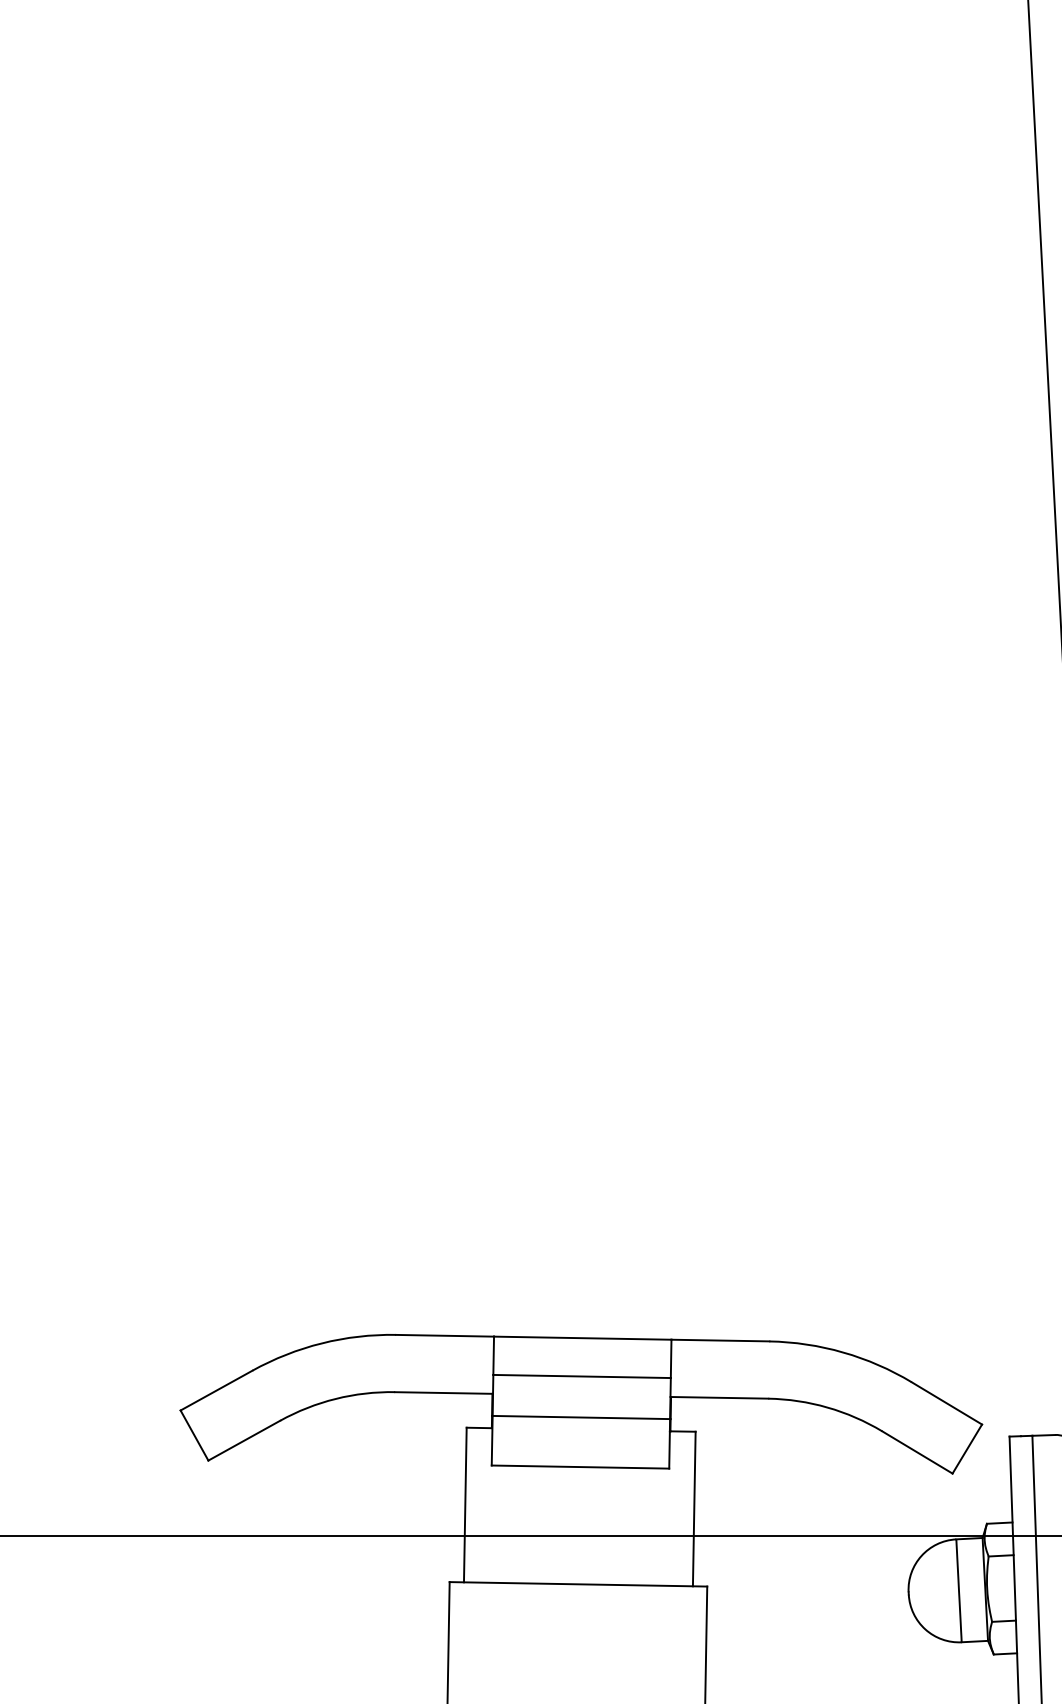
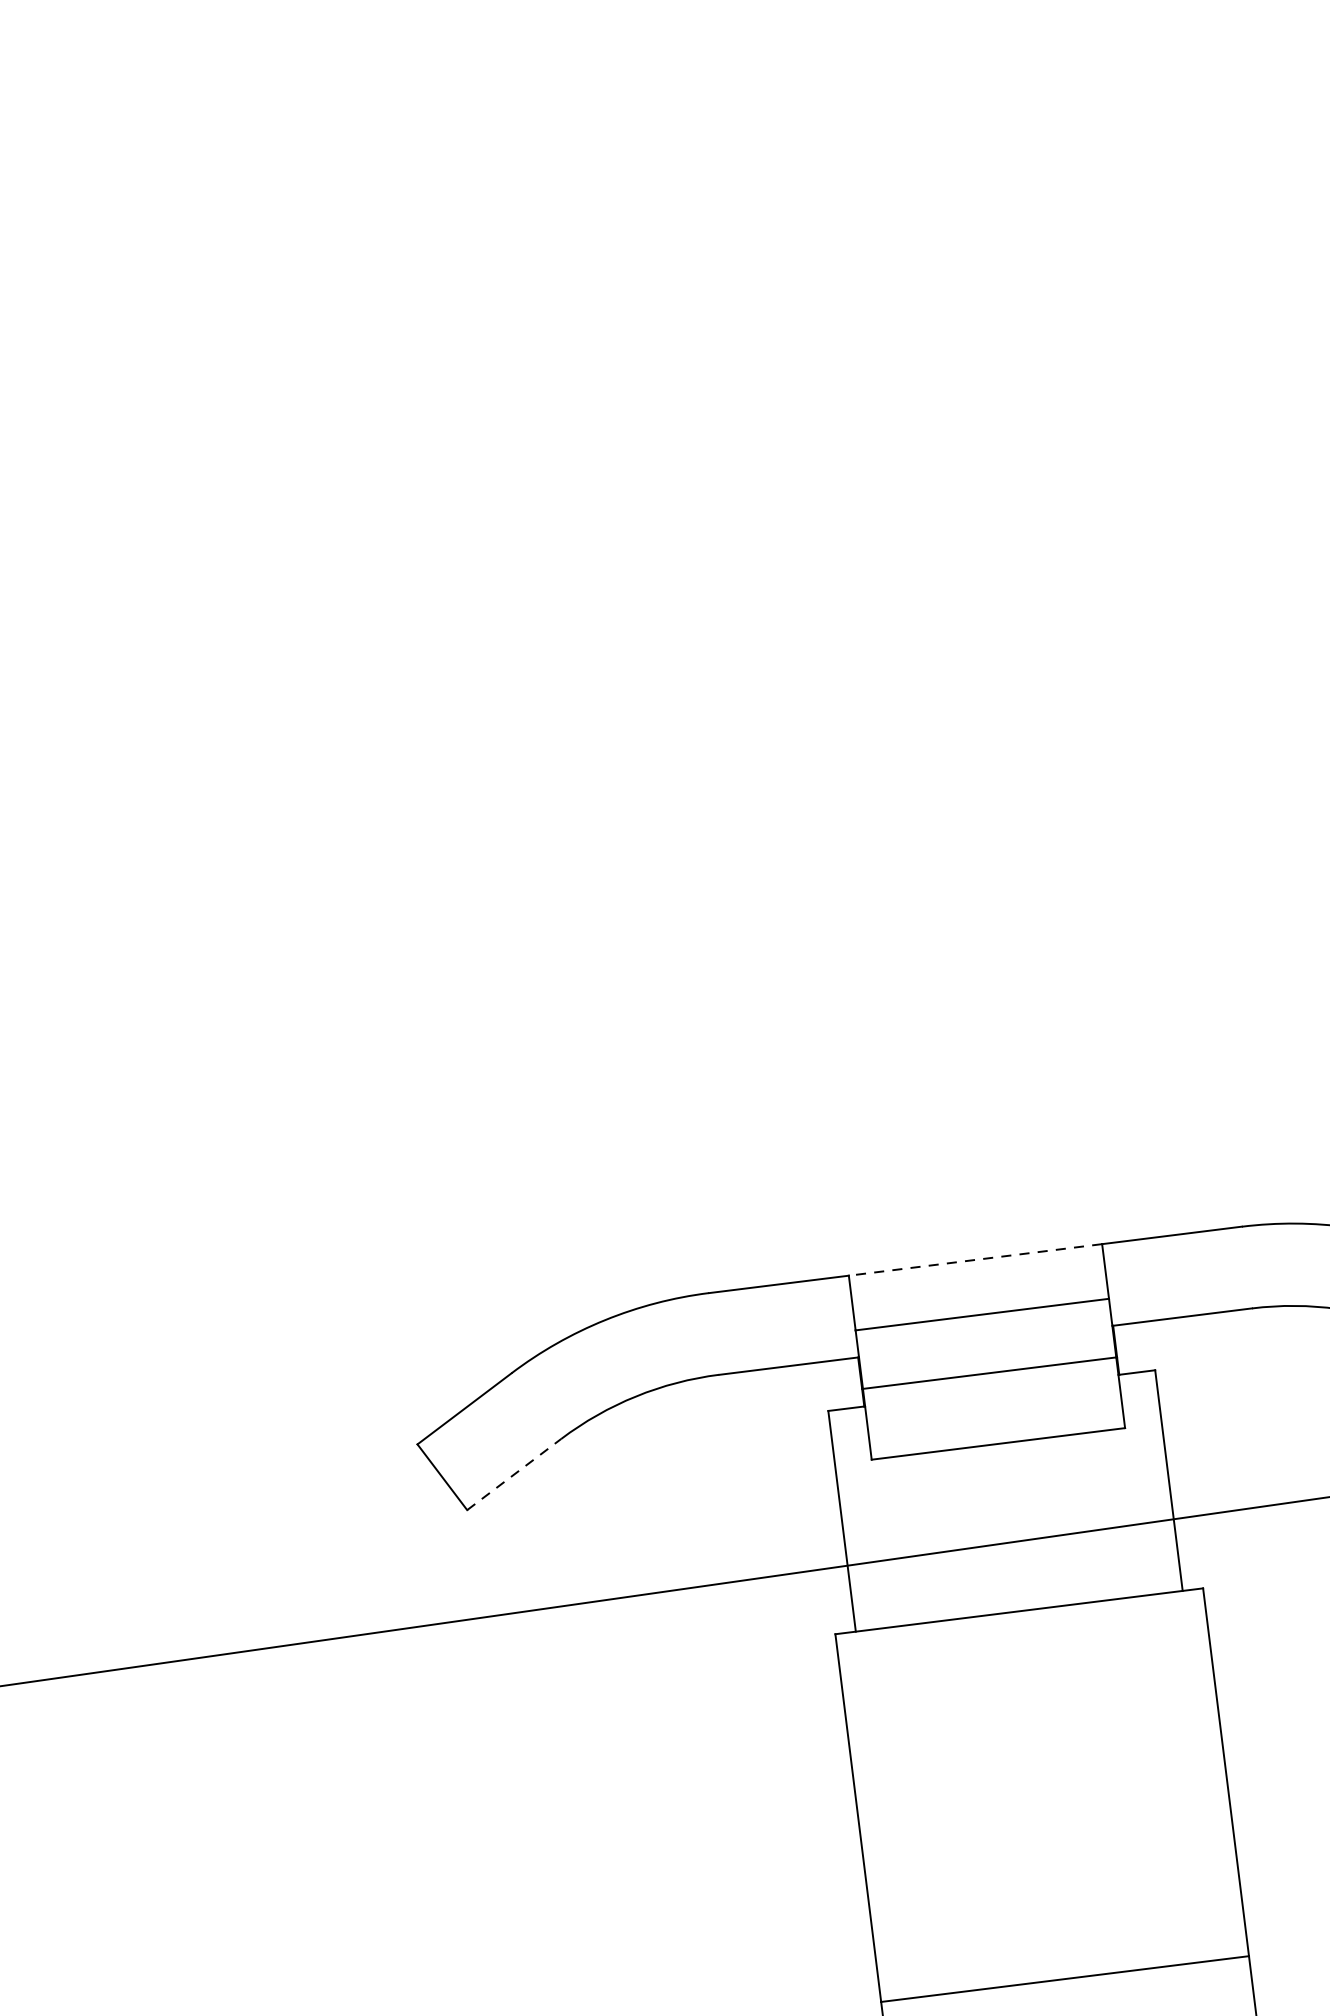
line: (582, 1338) -> (975, 1260), solid -> dashed
line: (244, 1440) -> (514, 1474), solid -> dashed

